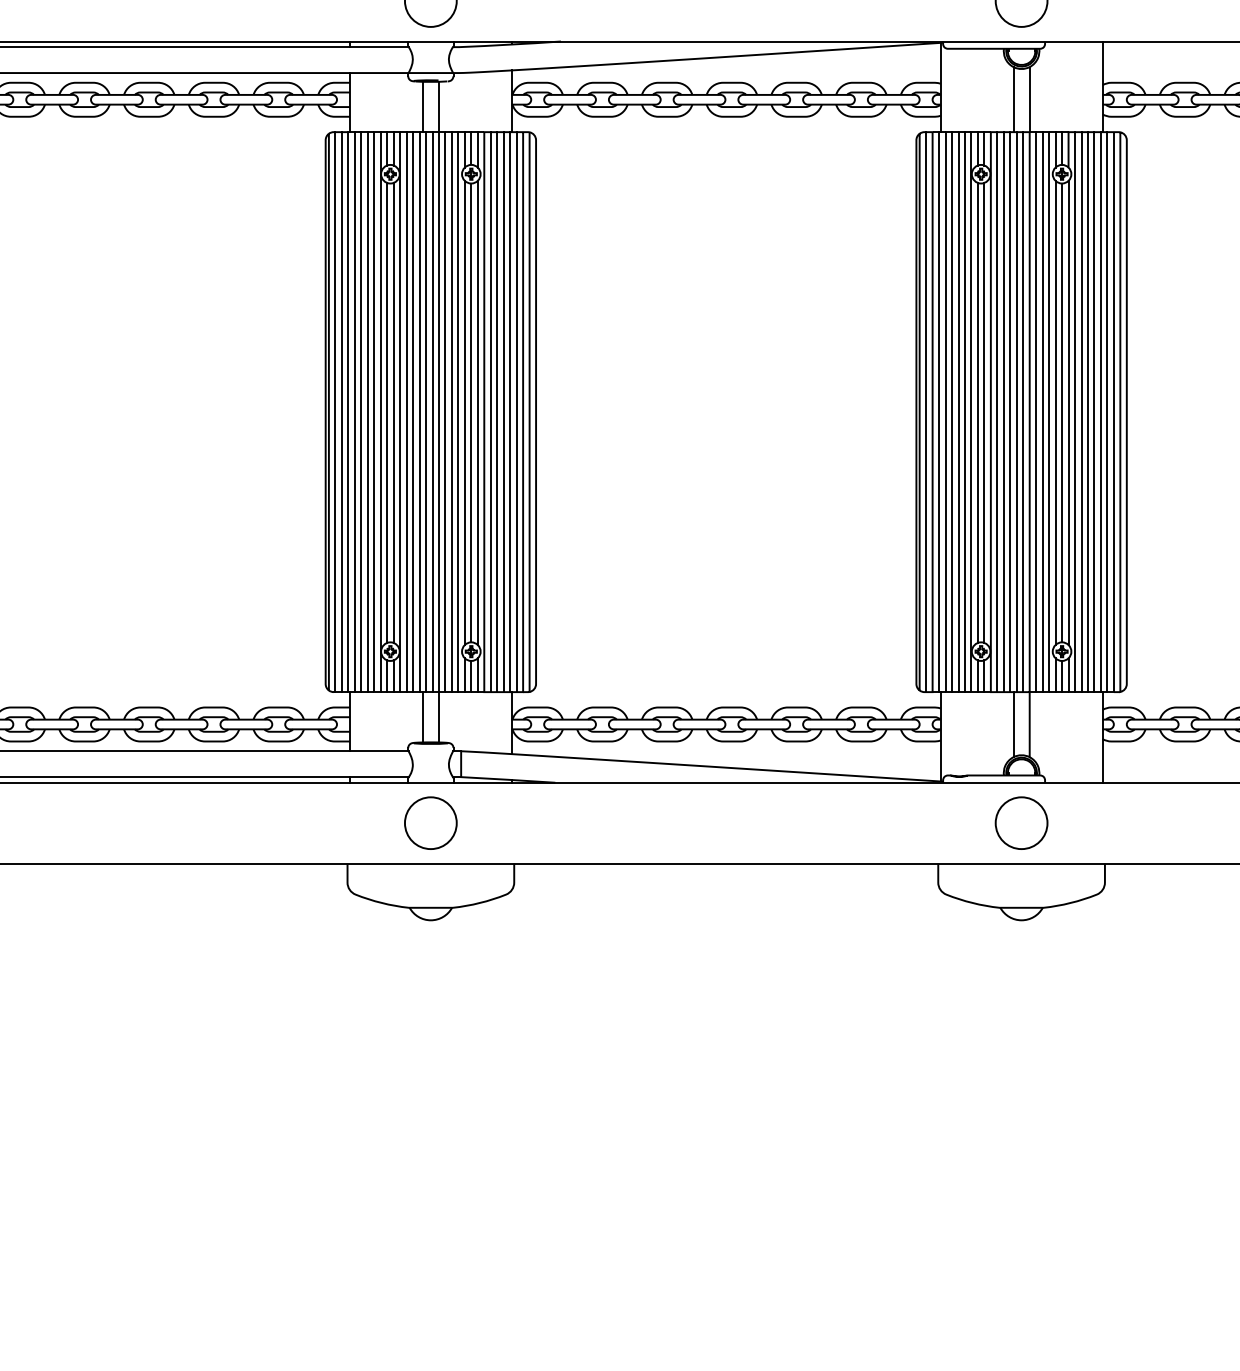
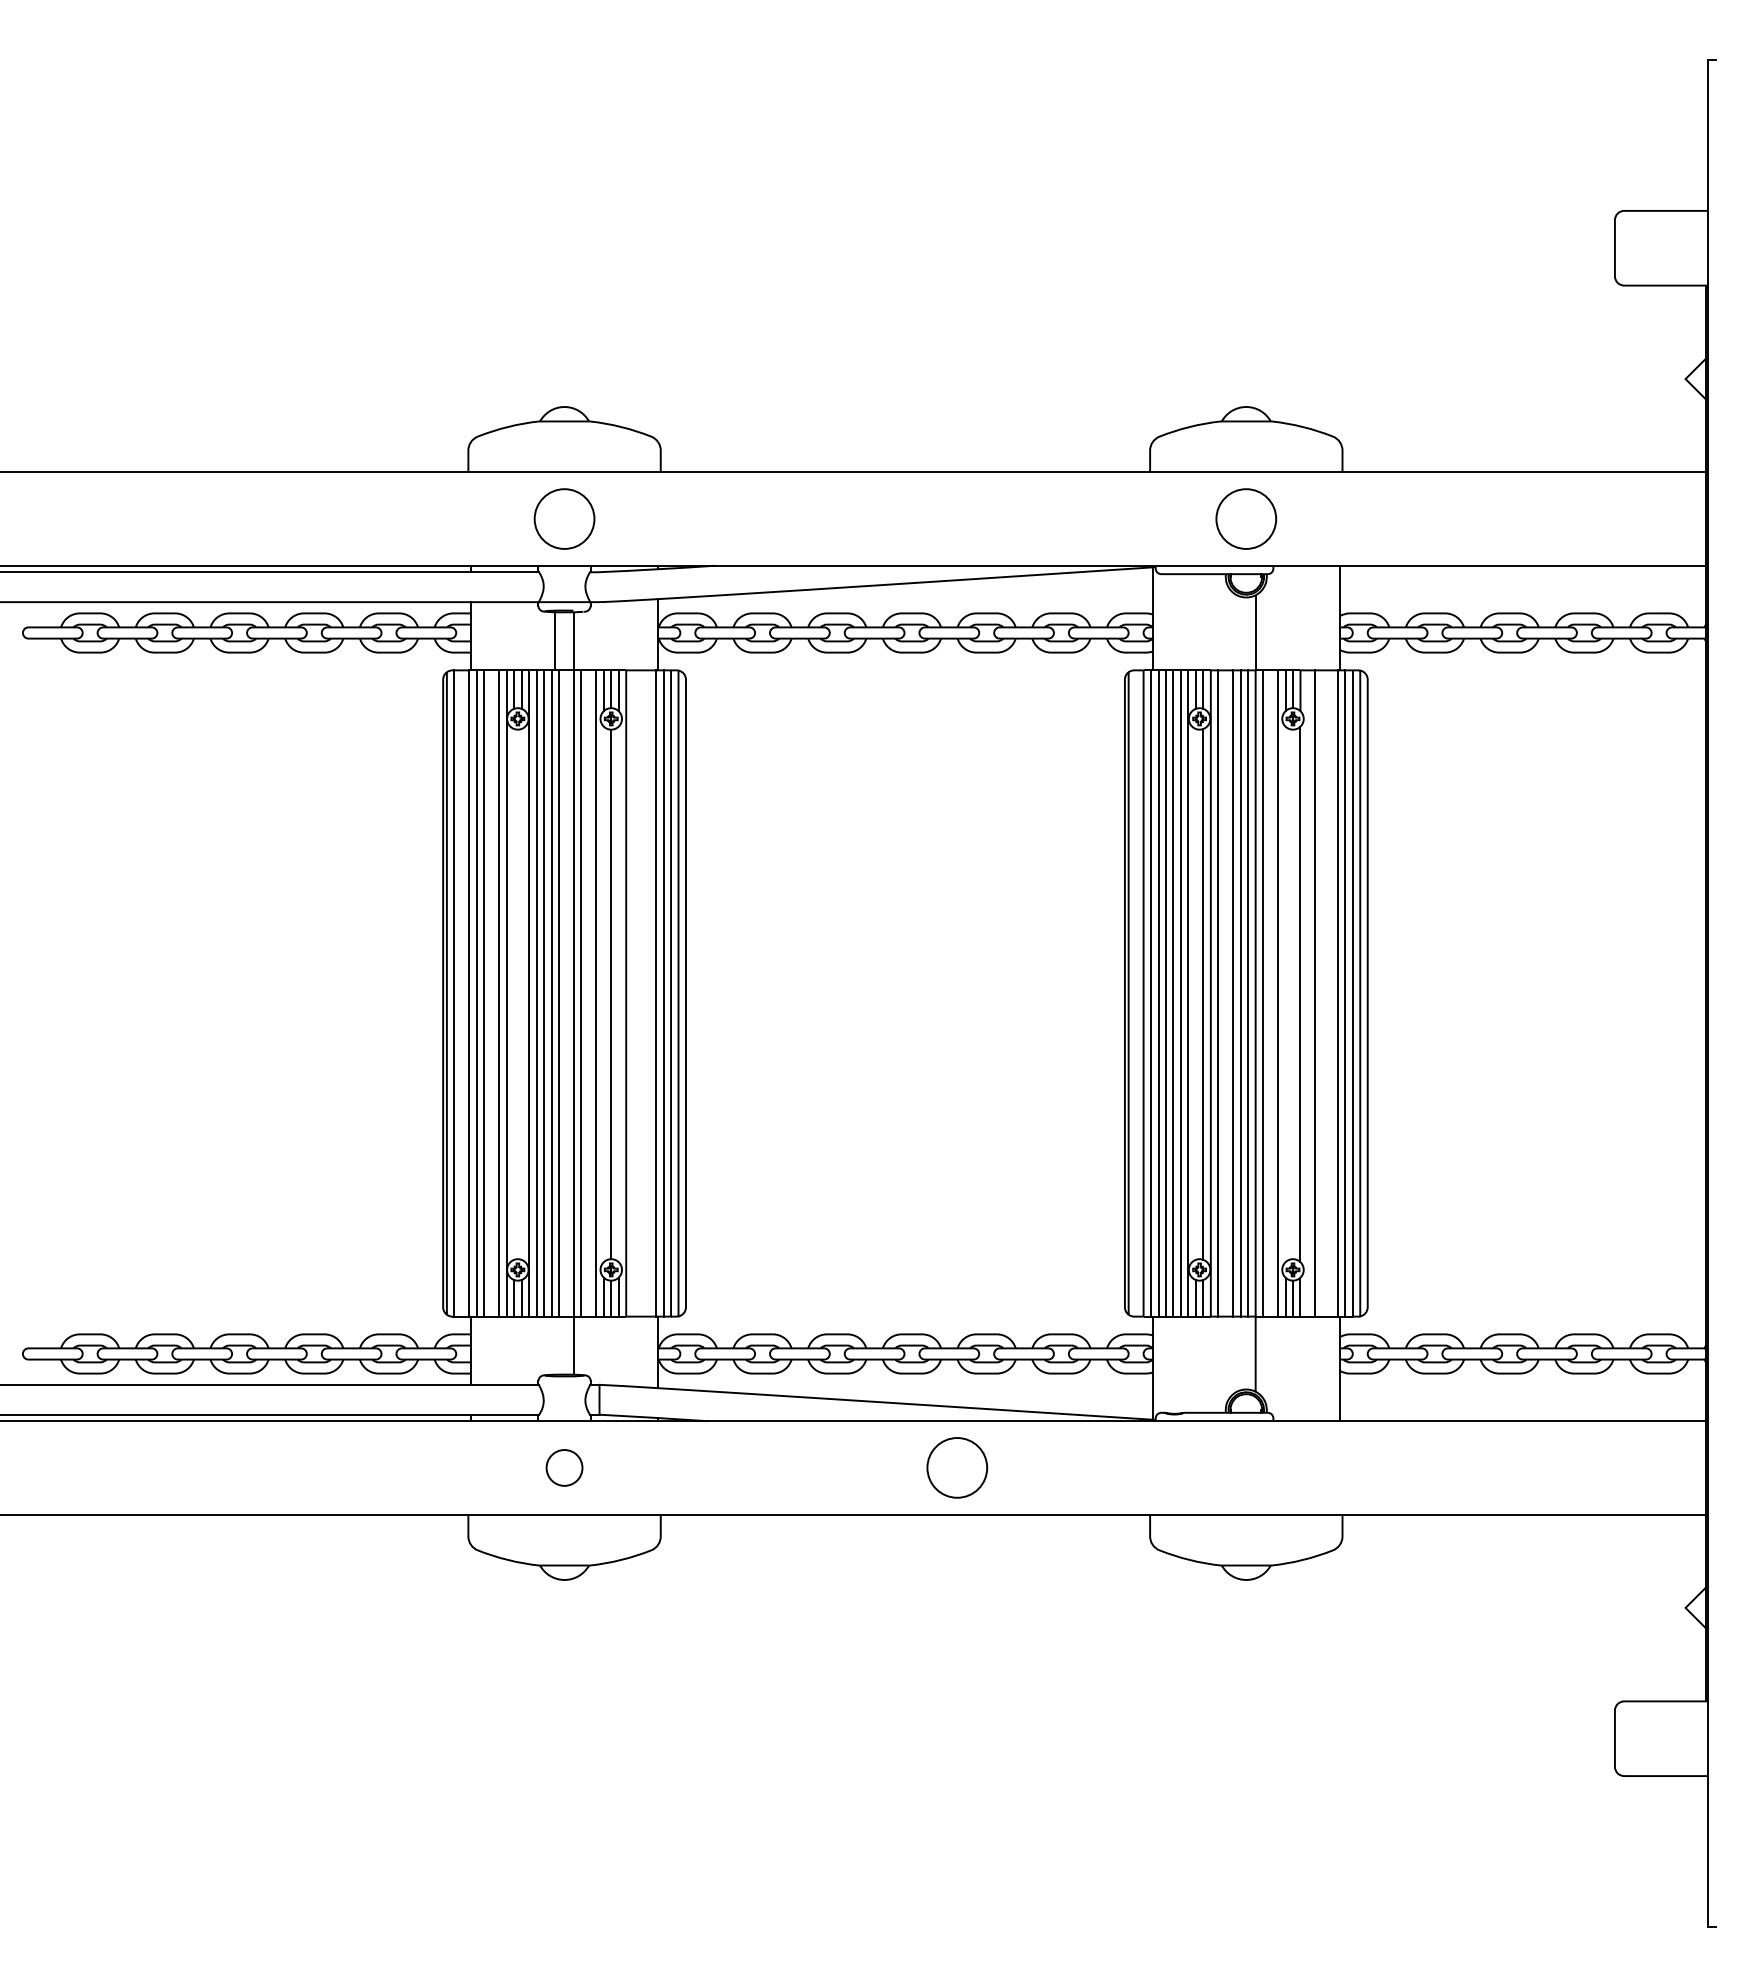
line: (1013, 99) -> (1236, 632), removed
line: (341, 412) -> (461, 993), removed
line: (367, 412) -> (491, 993), removed
line: (387, 412) -> (514, 993), removed
line: (393, 412) -> (521, 993), removed
line: (432, 412) -> (566, 993), removed
line: (451, 412) -> (588, 993), removed
line: (490, 412) -> (633, 993), removed
line: (497, 412) -> (641, 993), removed
line: (503, 412) -> (648, 993), removed
line: (926, 412) -> (1136, 993), removed
line: (977, 412) -> (1195, 993), removed
line: (1003, 412) -> (1225, 993), removed
line: (1042, 412) -> (1270, 993), removed
line: (1074, 412) -> (1307, 993), removed
line: (1087, 412) -> (1322, 993), removed
line: (1094, 412) -> (1330, 993), removed
line: (464, 413) -> (603, 994), removed
line: (477, 413) -> (618, 994), removed
line: (1055, 413) -> (1285, 994), removed
line: (1062, 413) -> (1293, 994), removed
line: (423, 717) -> (555, 1345), removed
line: (1013, 724) -> (1236, 1353), removed
circle: (430, 822) -> (564, 1467), size x0.6
circle: (1021, 822) -> (957, 1467), moved

